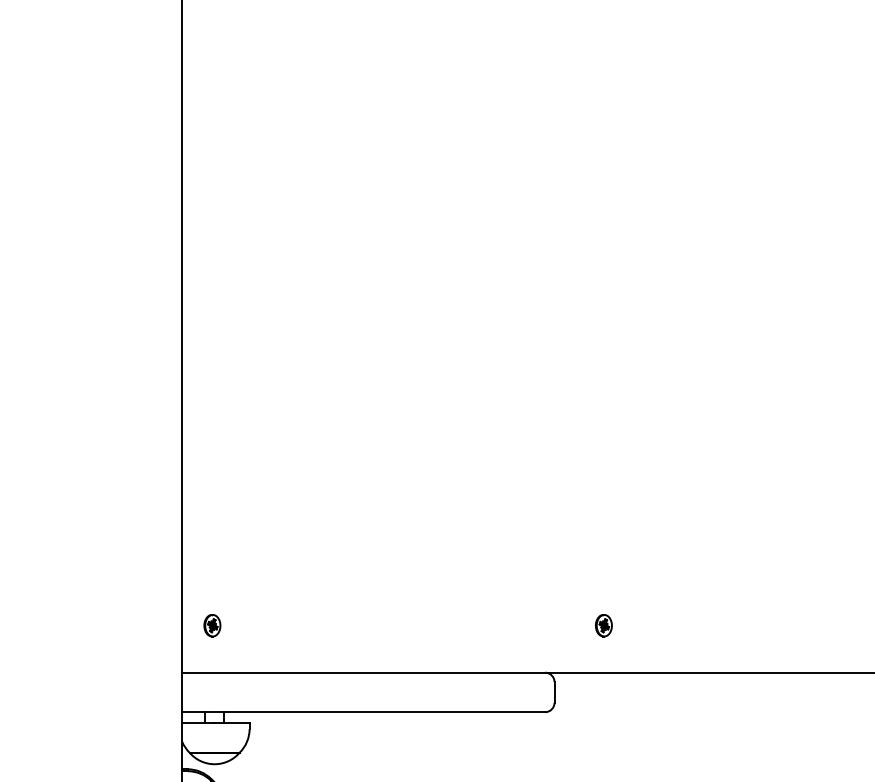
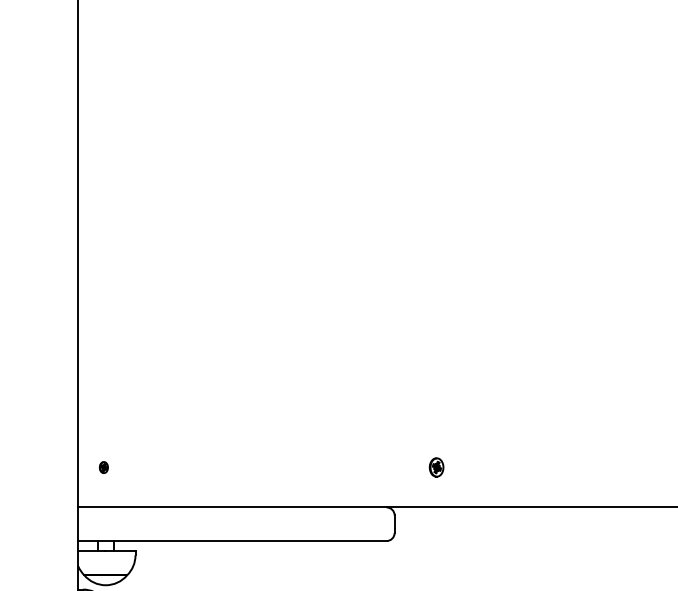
part: (212, 625) -> (103, 467), size x0.6

